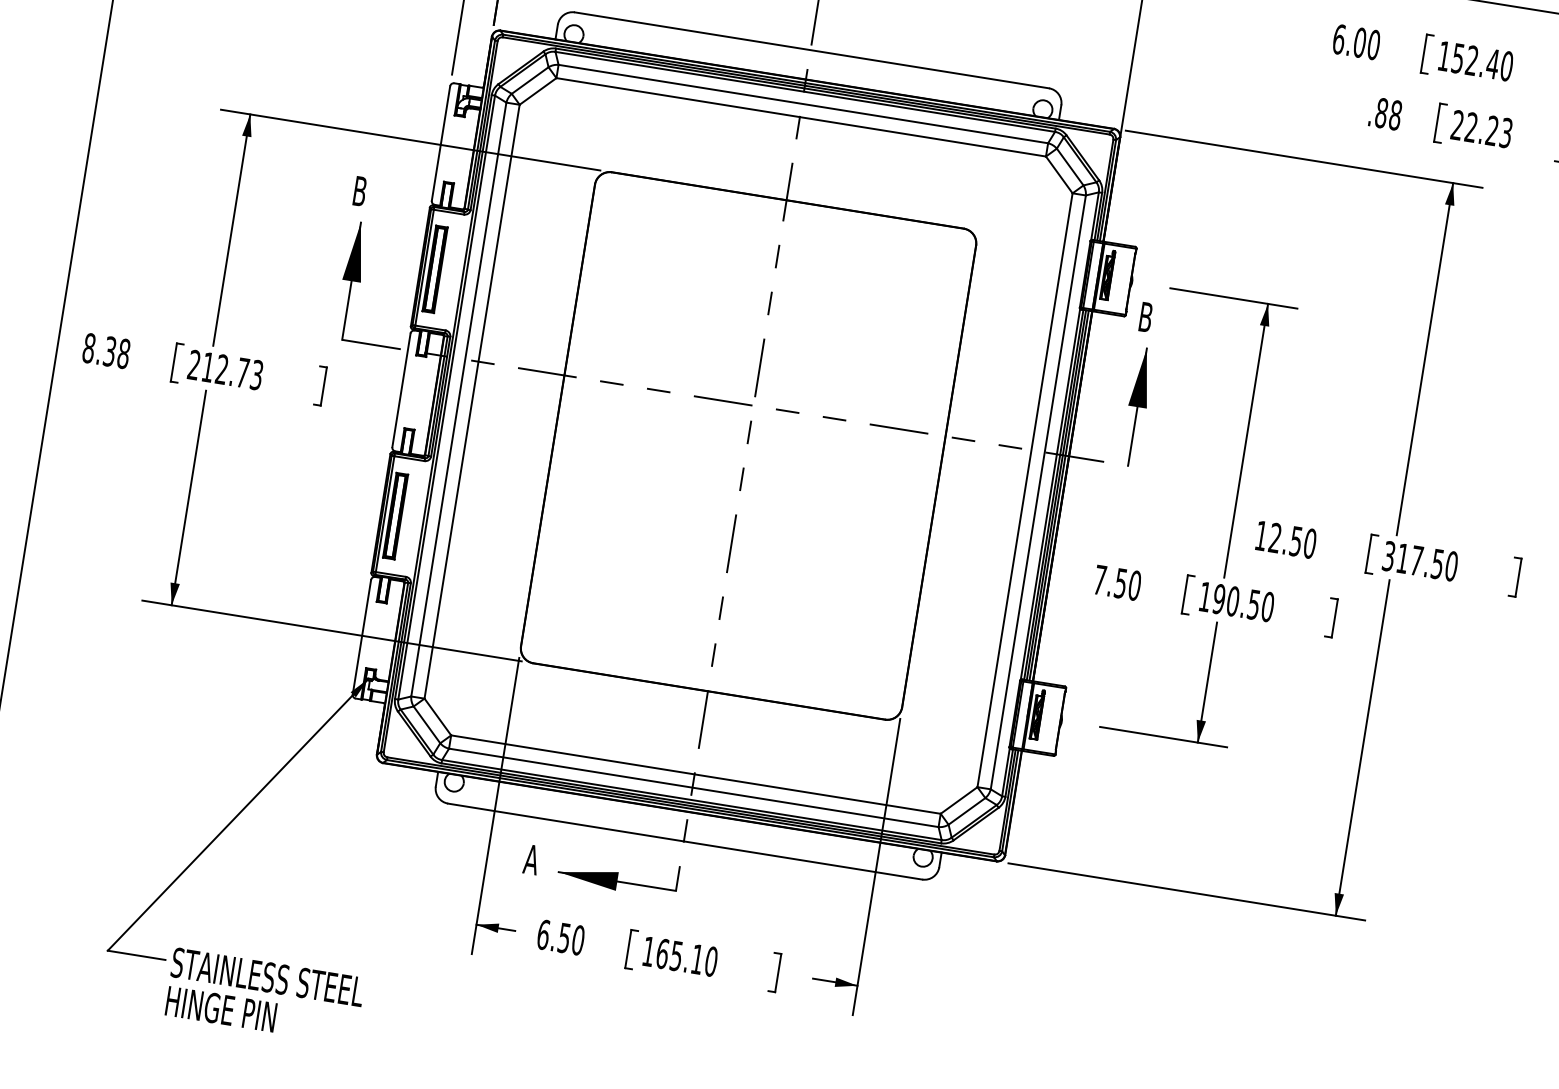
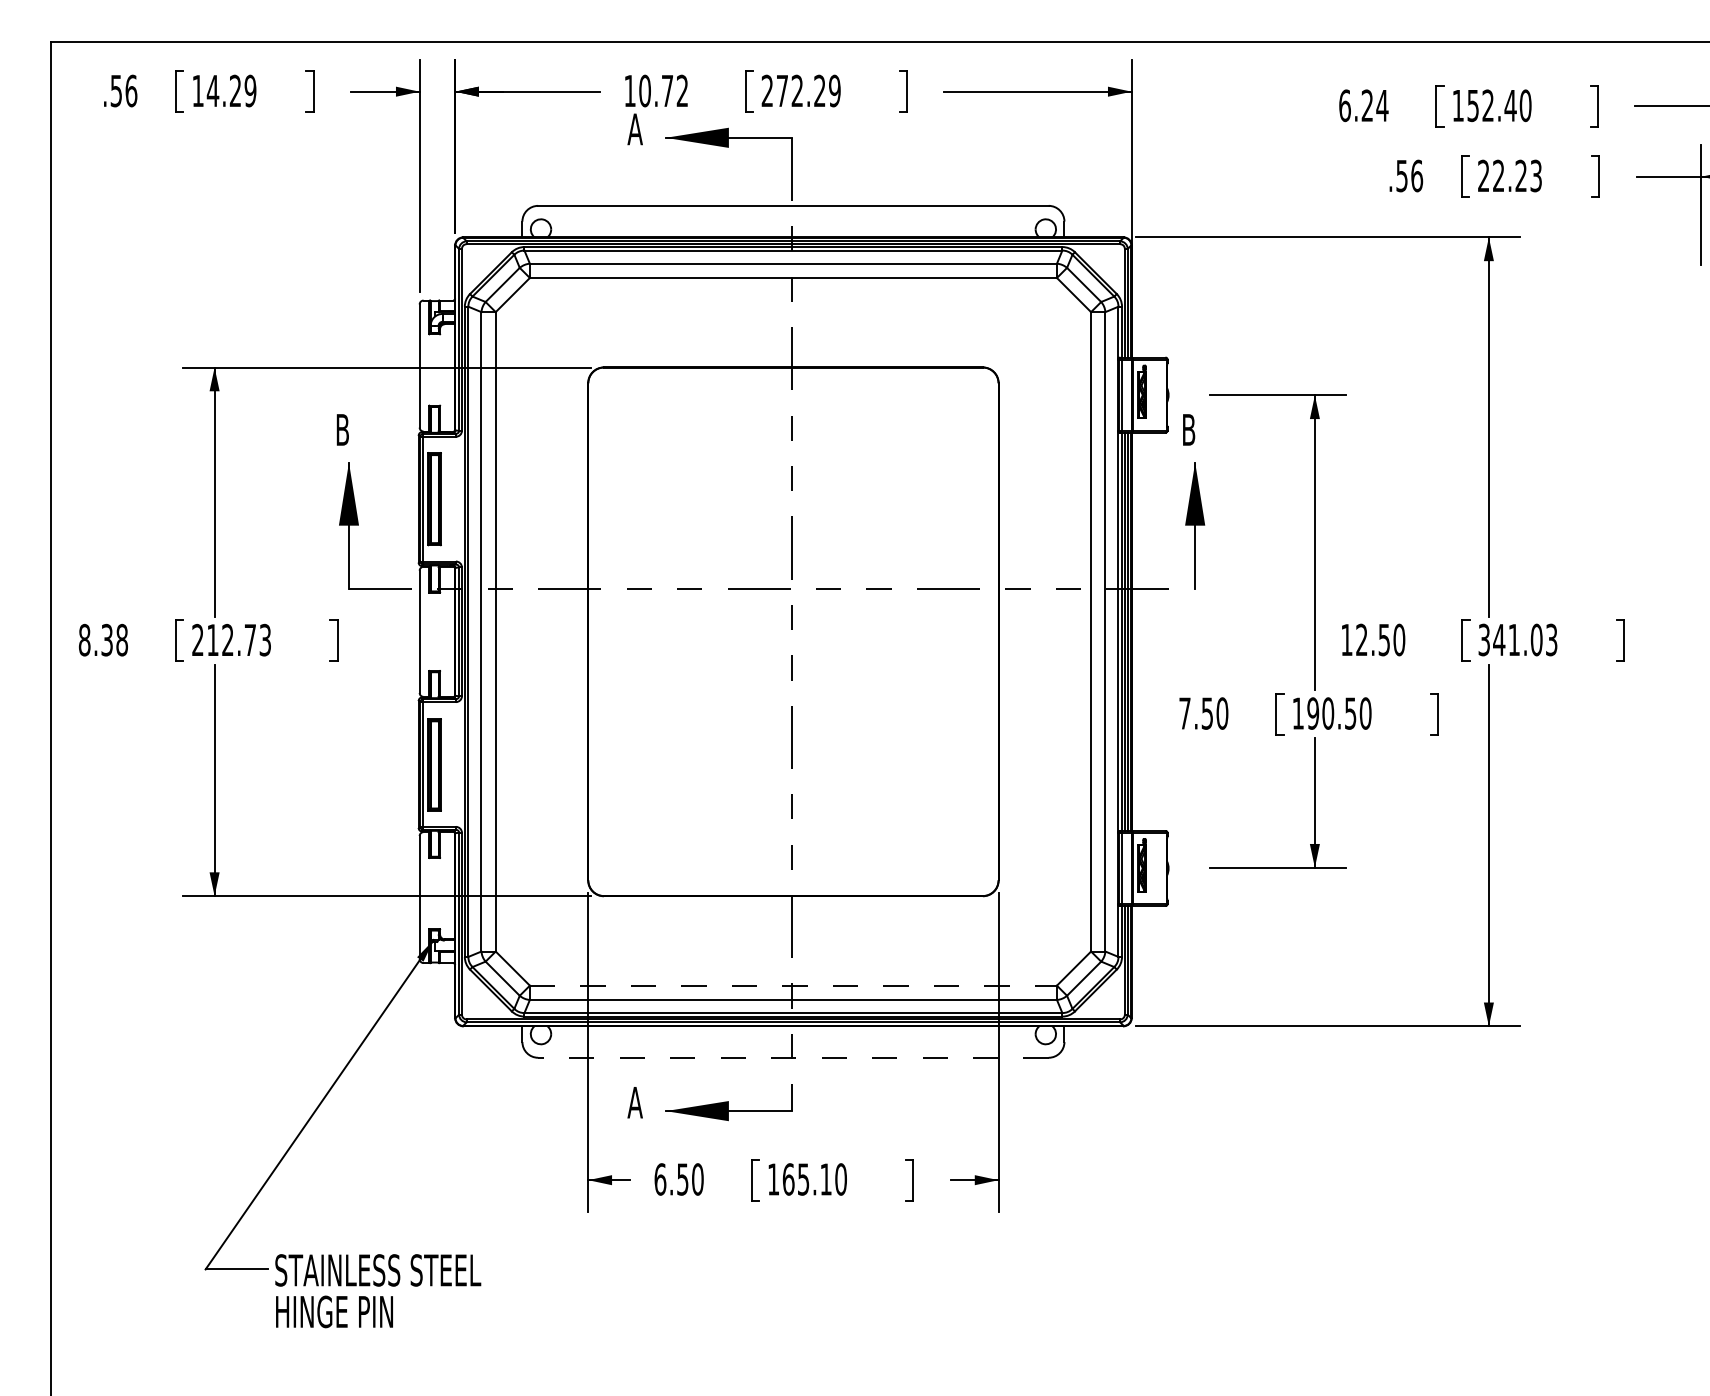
text: (1366, 43) -> (1374, 105), 6.00 -> 6.24
text: (1388, 113) -> (1409, 175), .88 -> .56
text: (1427, 562) -> (1525, 639), 317.50 -> 341.03
line: (696, 774) -> (793, 985), solid -> dashed
line: (684, 841) -> (792, 1057), solid -> dashed

